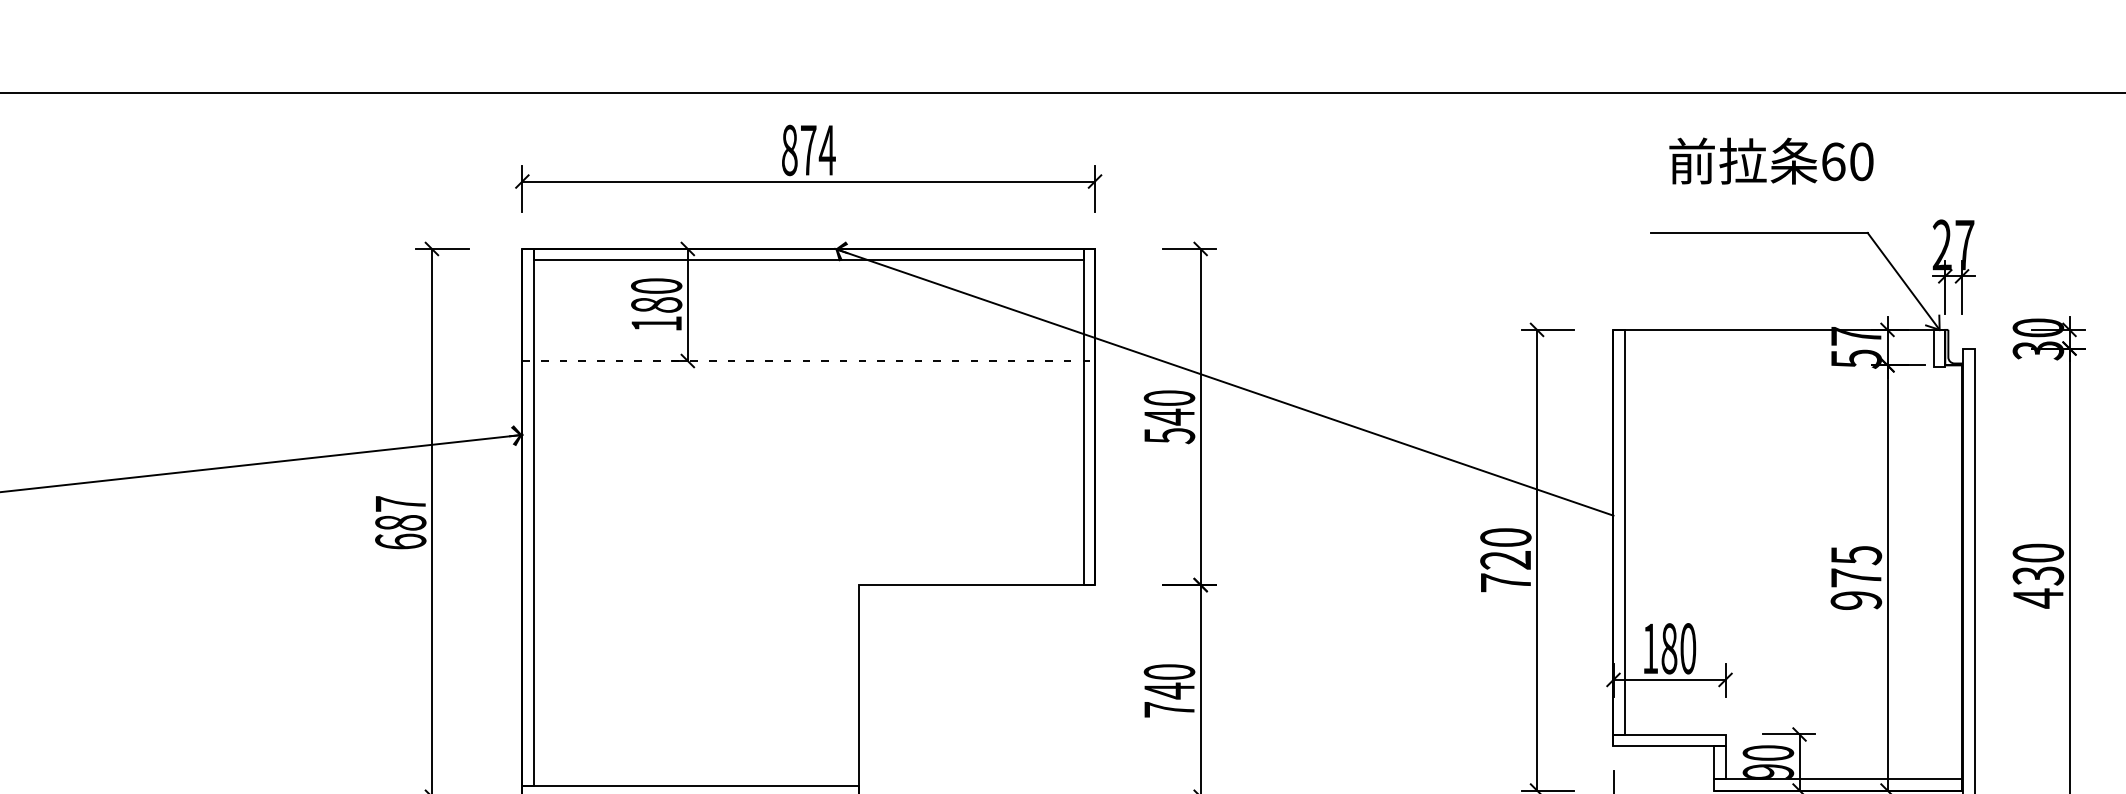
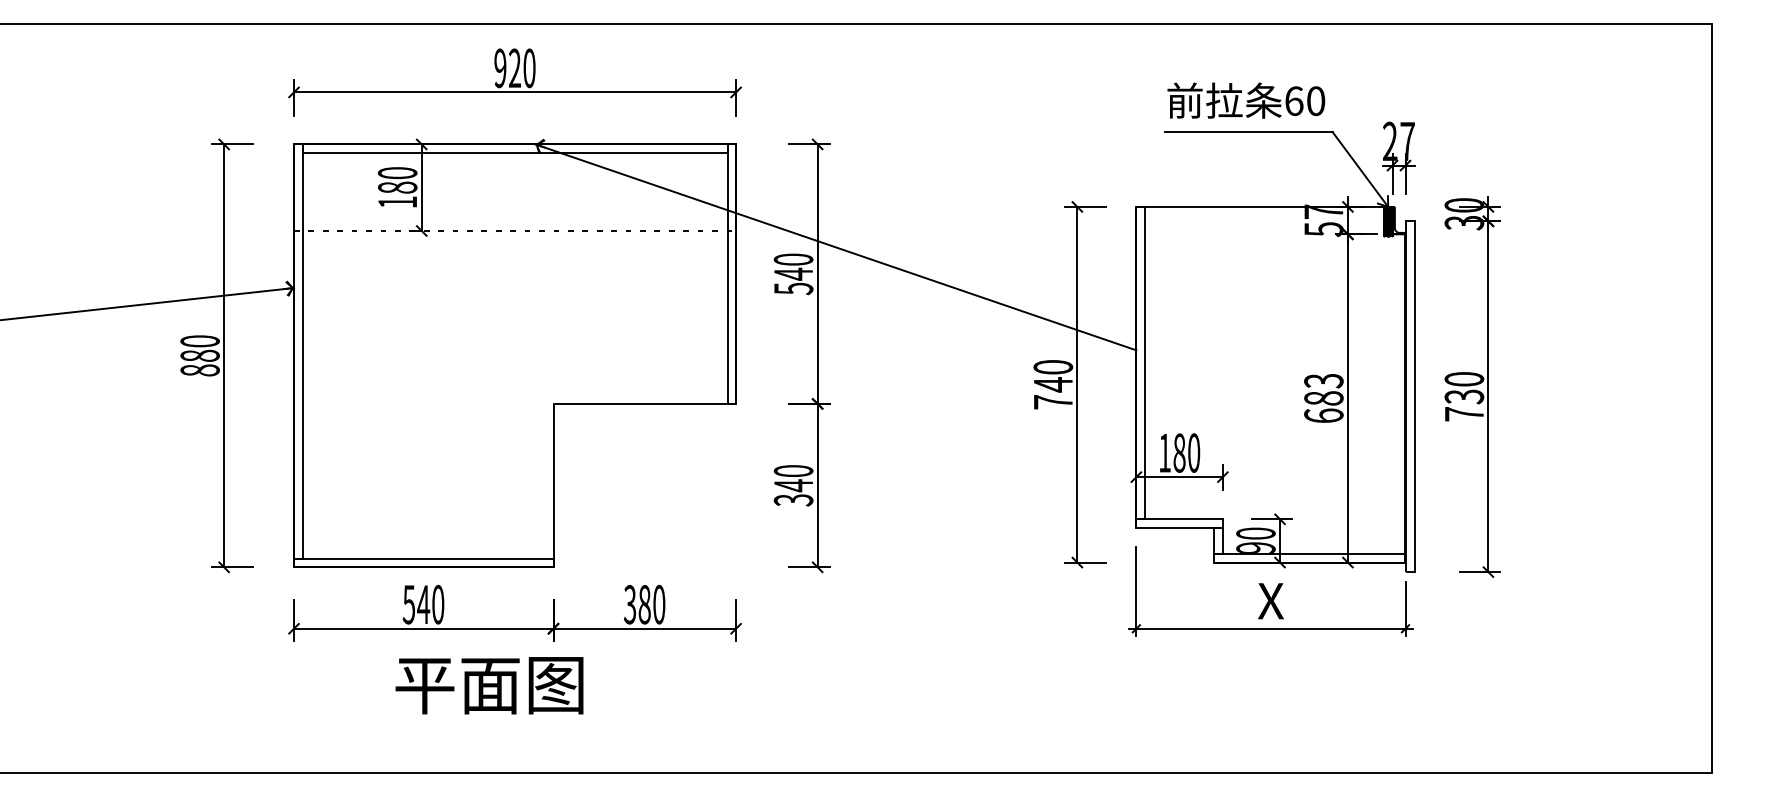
text: (809, 150) -> (515, 68), 874 -> 920
text: (1771, 160) -> (1246, 100), moved
hatch: (1938, 347) -> (1387, 220), added
text: (399, 522) -> (199, 355), 687 -> 880
text: (1504, 559) -> (1052, 384), 720 -> 740
text: (1855, 578) -> (1323, 398), 975 -> 683
text: (2038, 598) -> (1464, 414), 430 -> 730
text: (1169, 710) -> (793, 500), 740 -> 340

